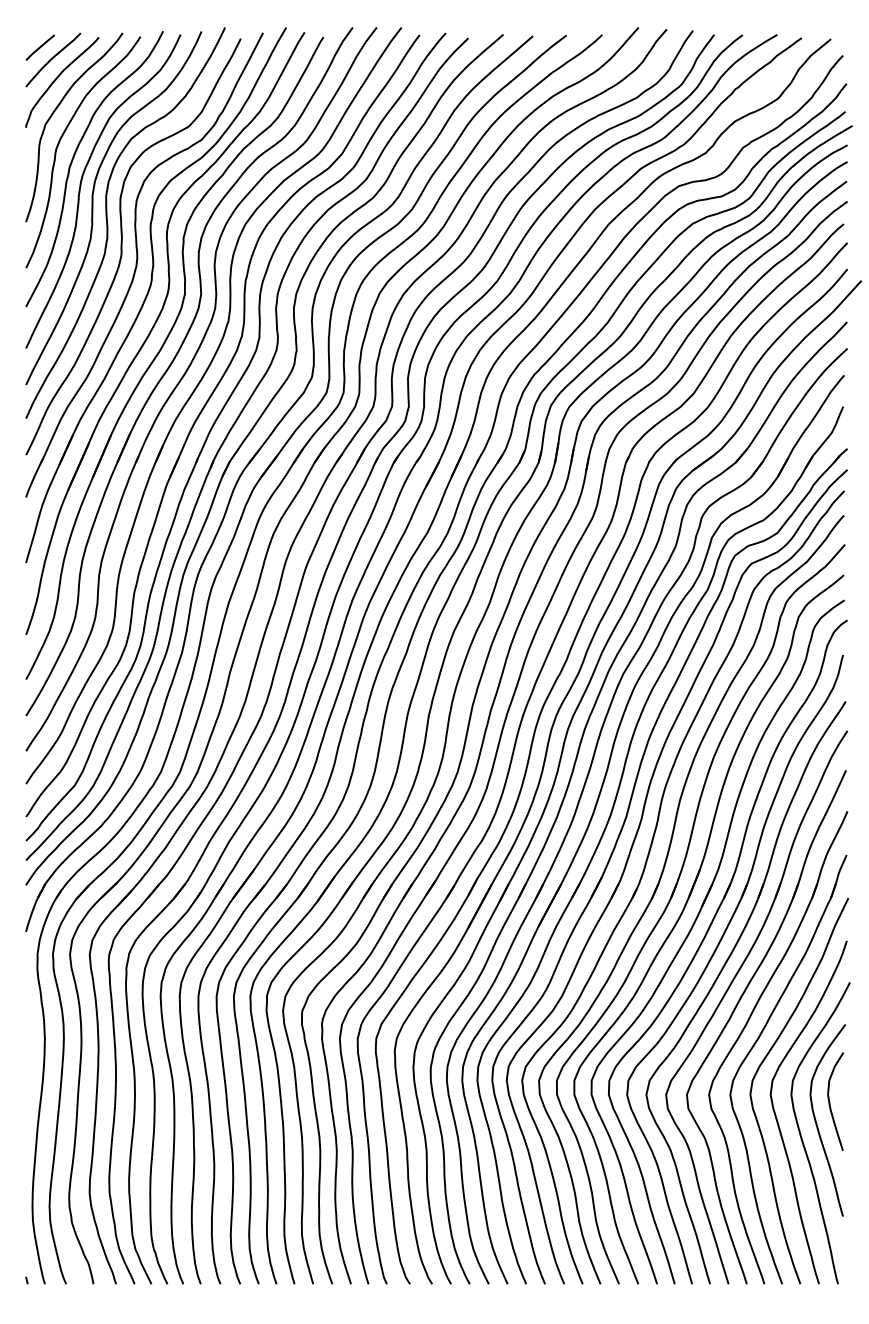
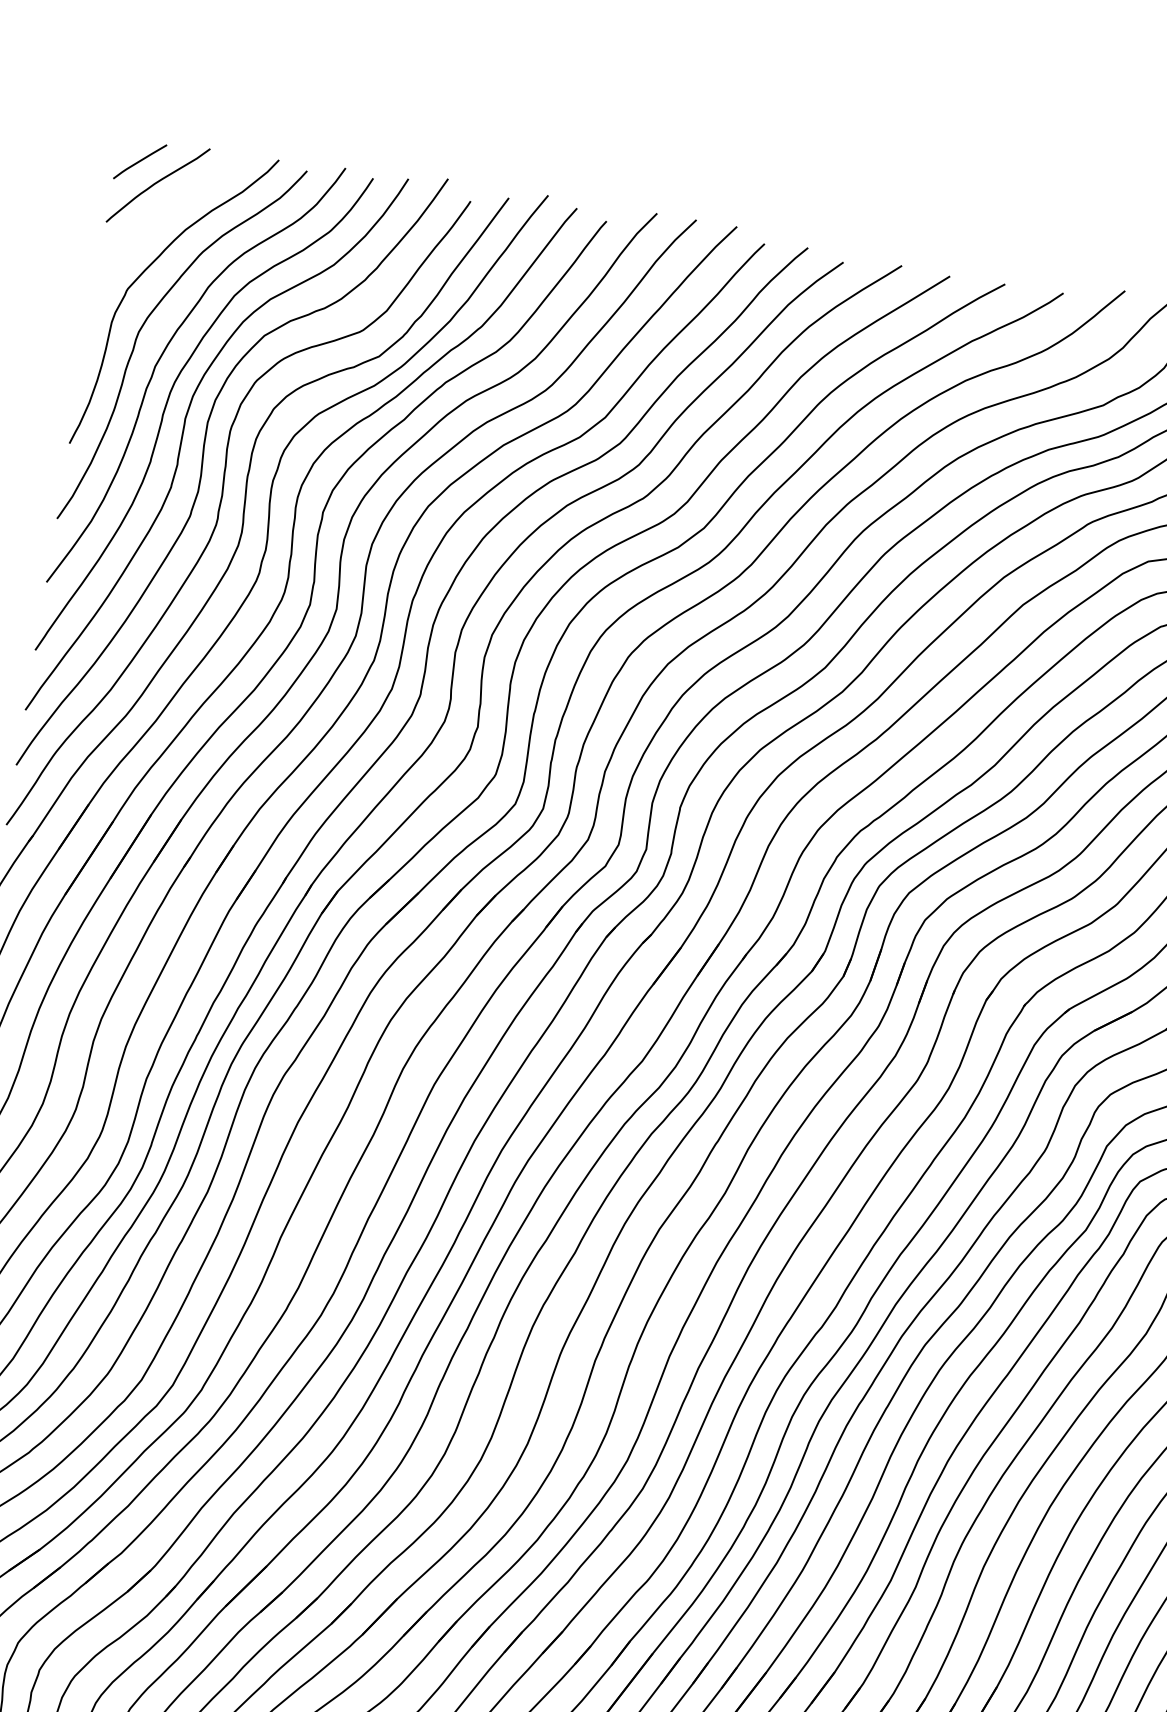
curve: (56, 80) -> (157, 219), removed

